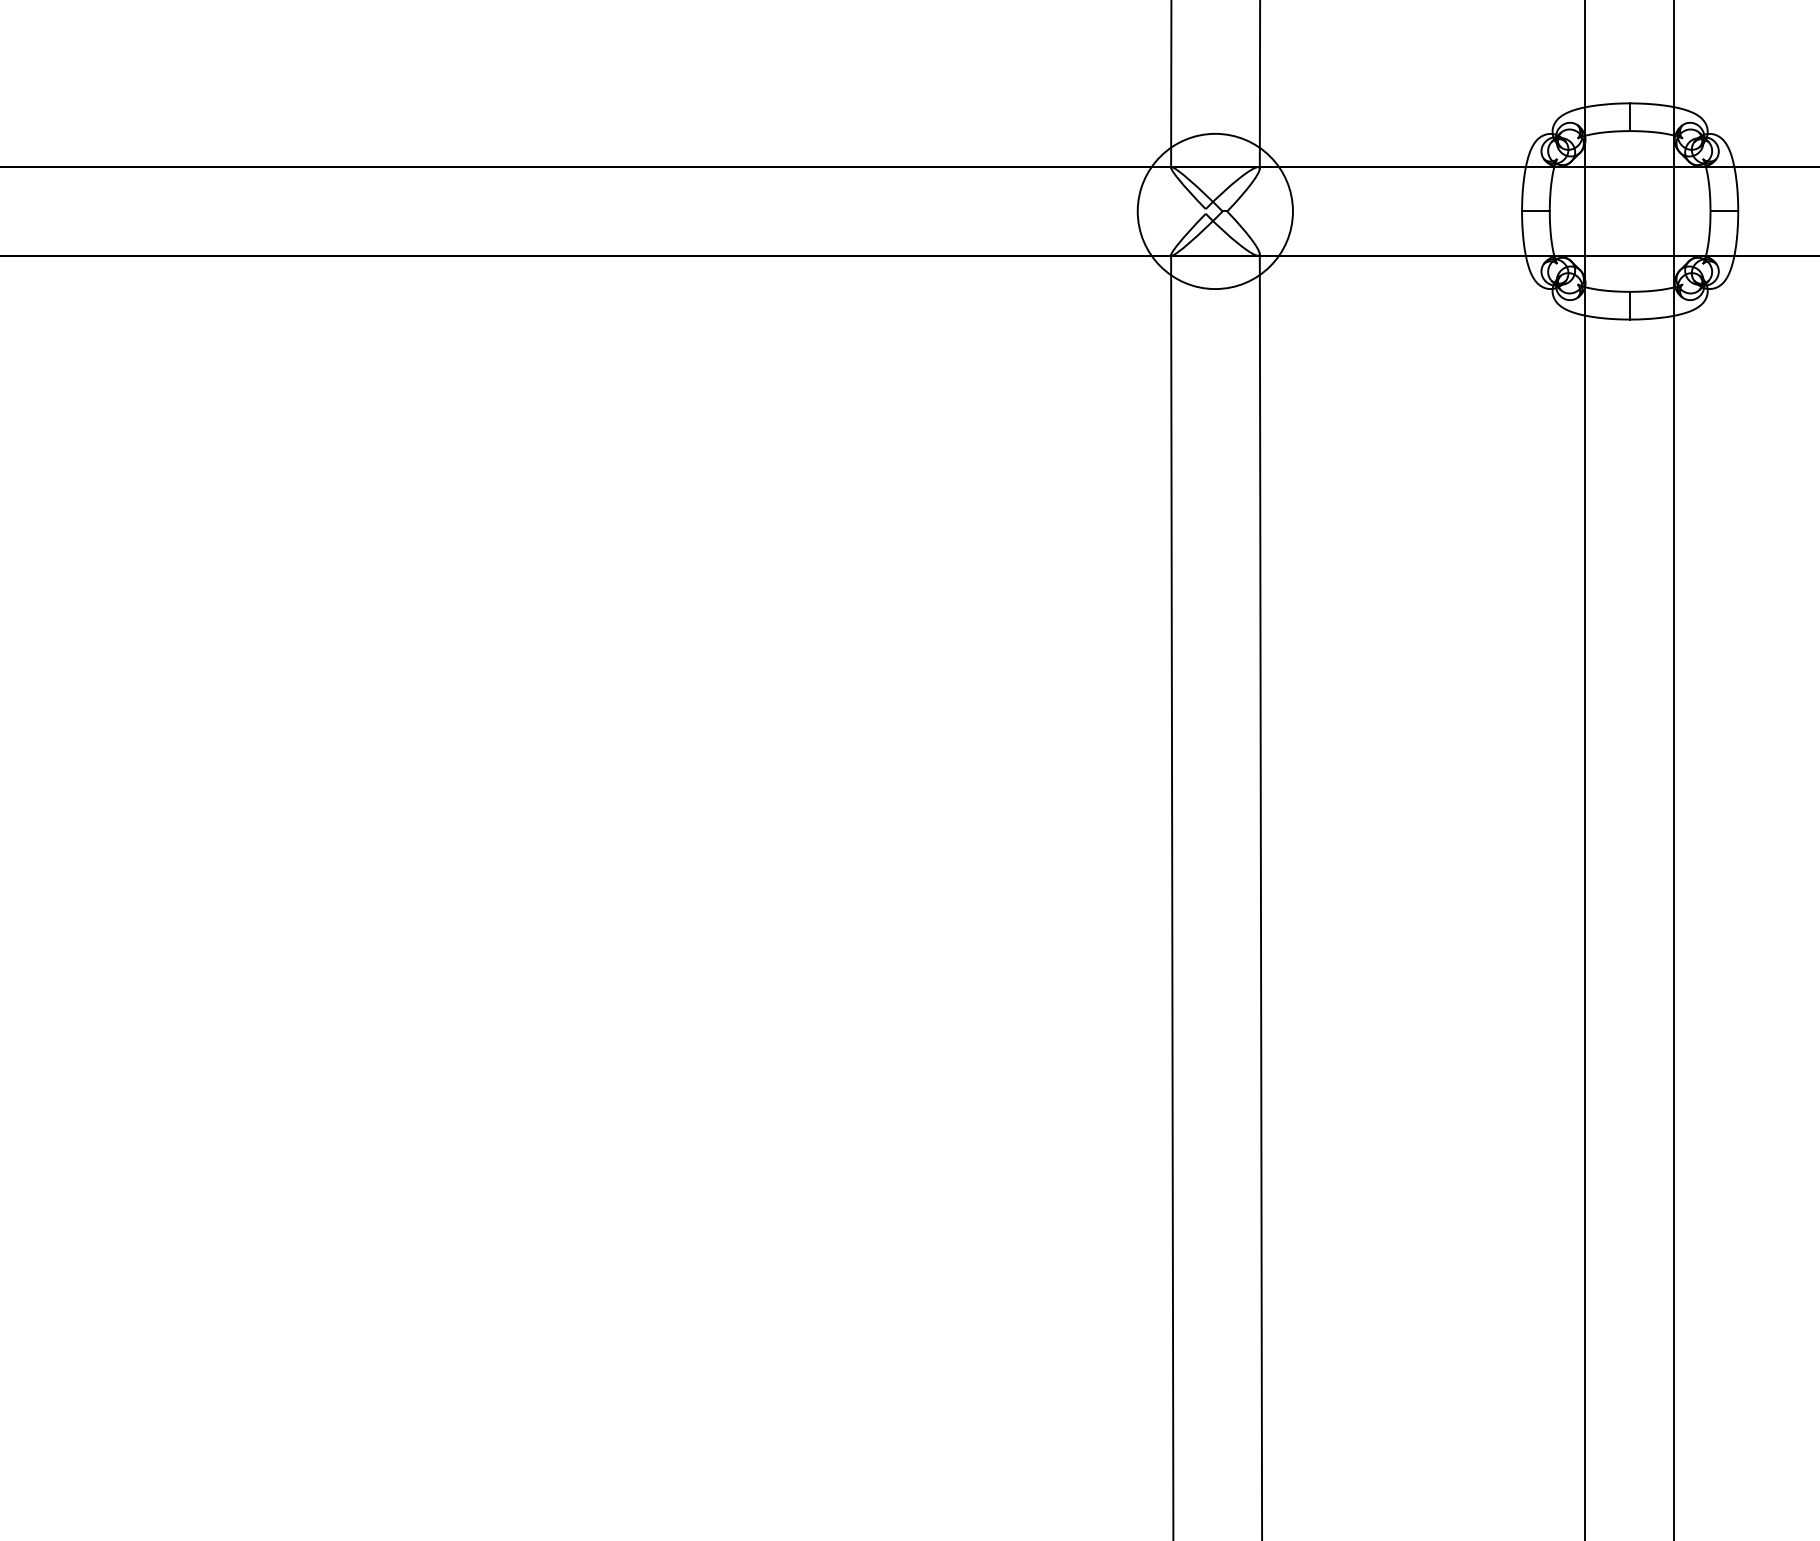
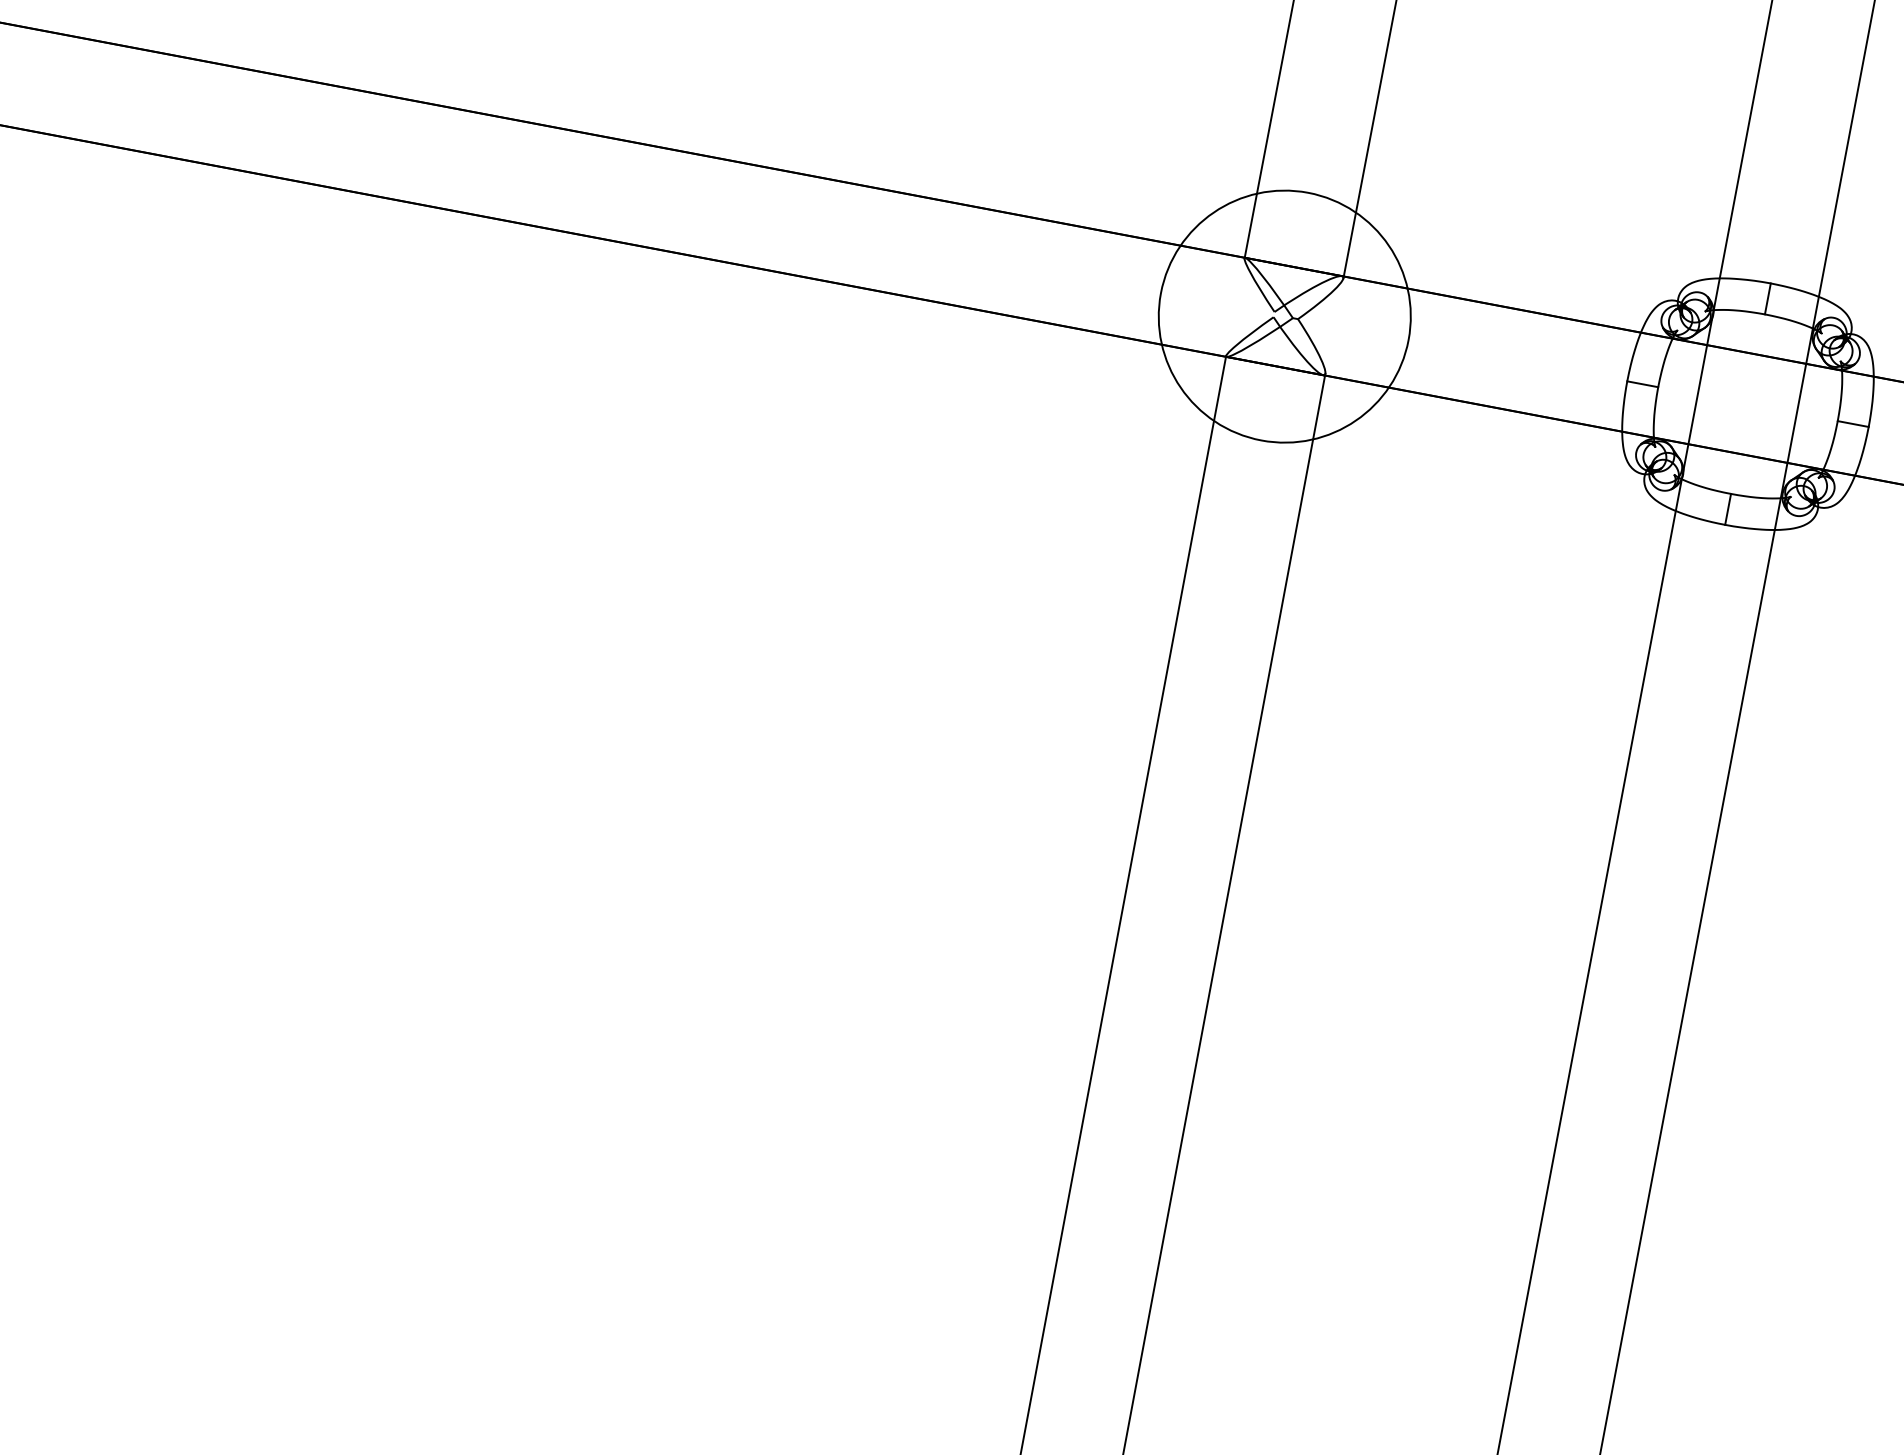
circle: (1215, 211) -> (1284, 316), size x1.43

